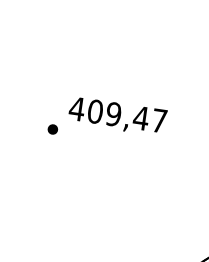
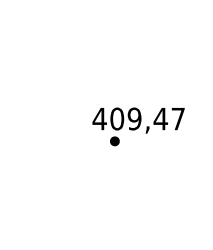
part: (52, 129) -> (114, 141), moved

